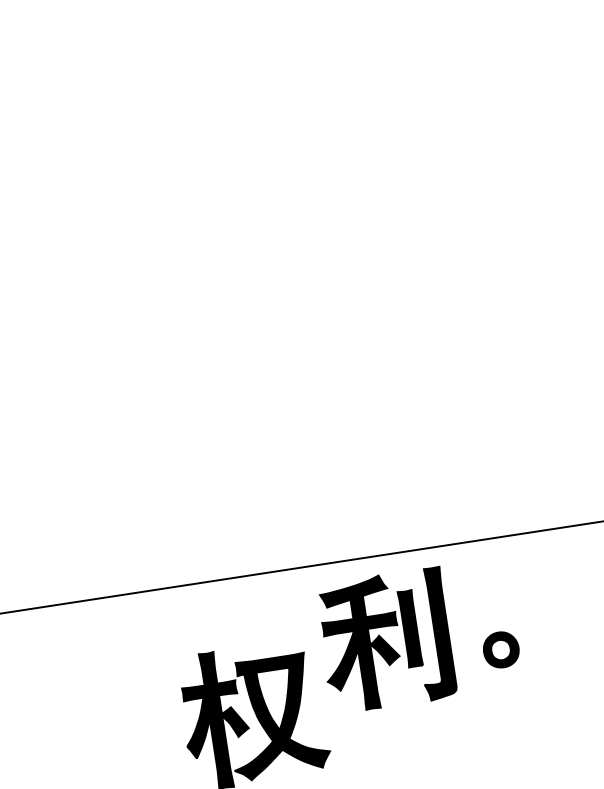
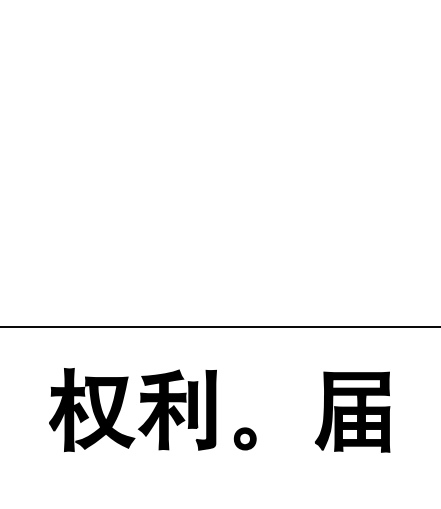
part: (385, 639) -> (177, 409), moved
part: (499, 649) -> (244, 438), moved

